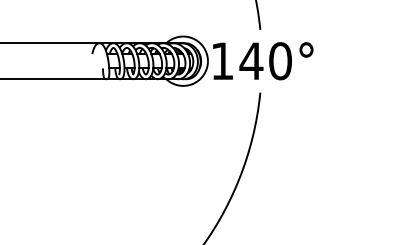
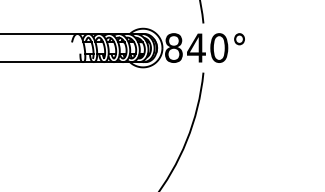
text: (222, 61) -> (173, 48), 140° -> 840°

